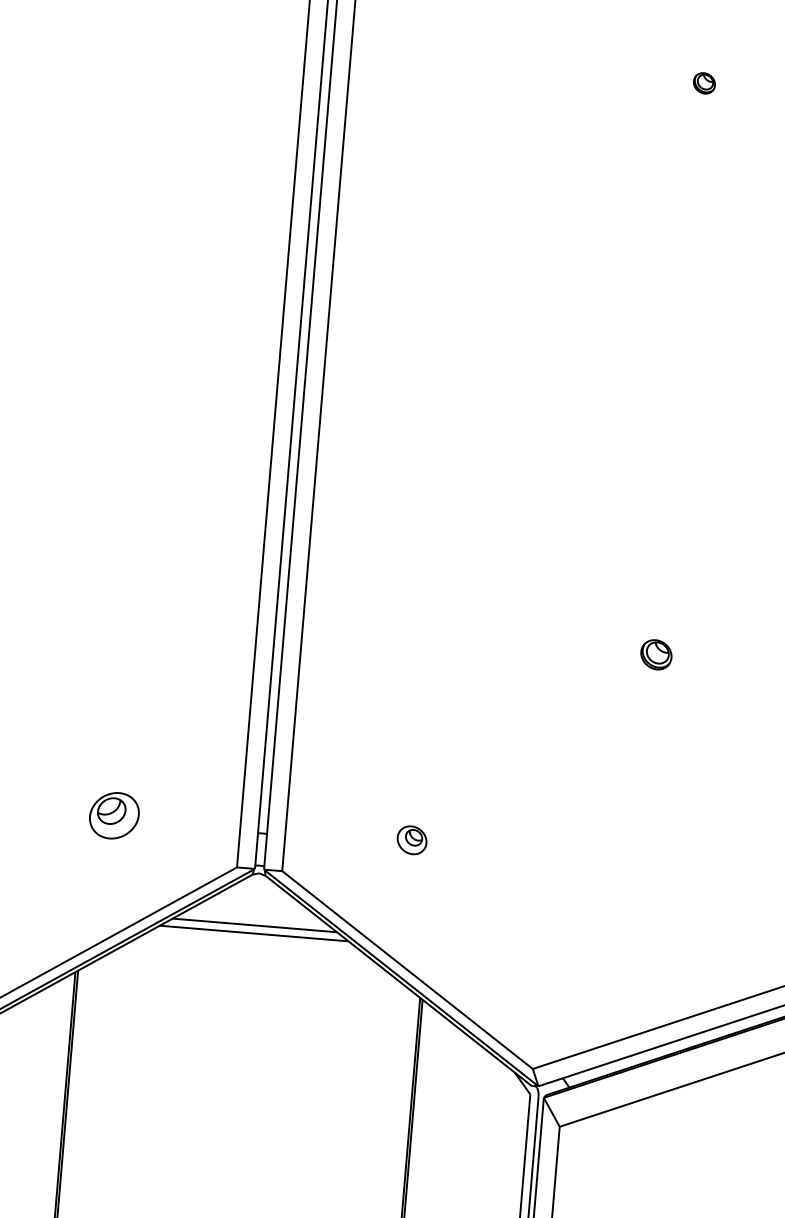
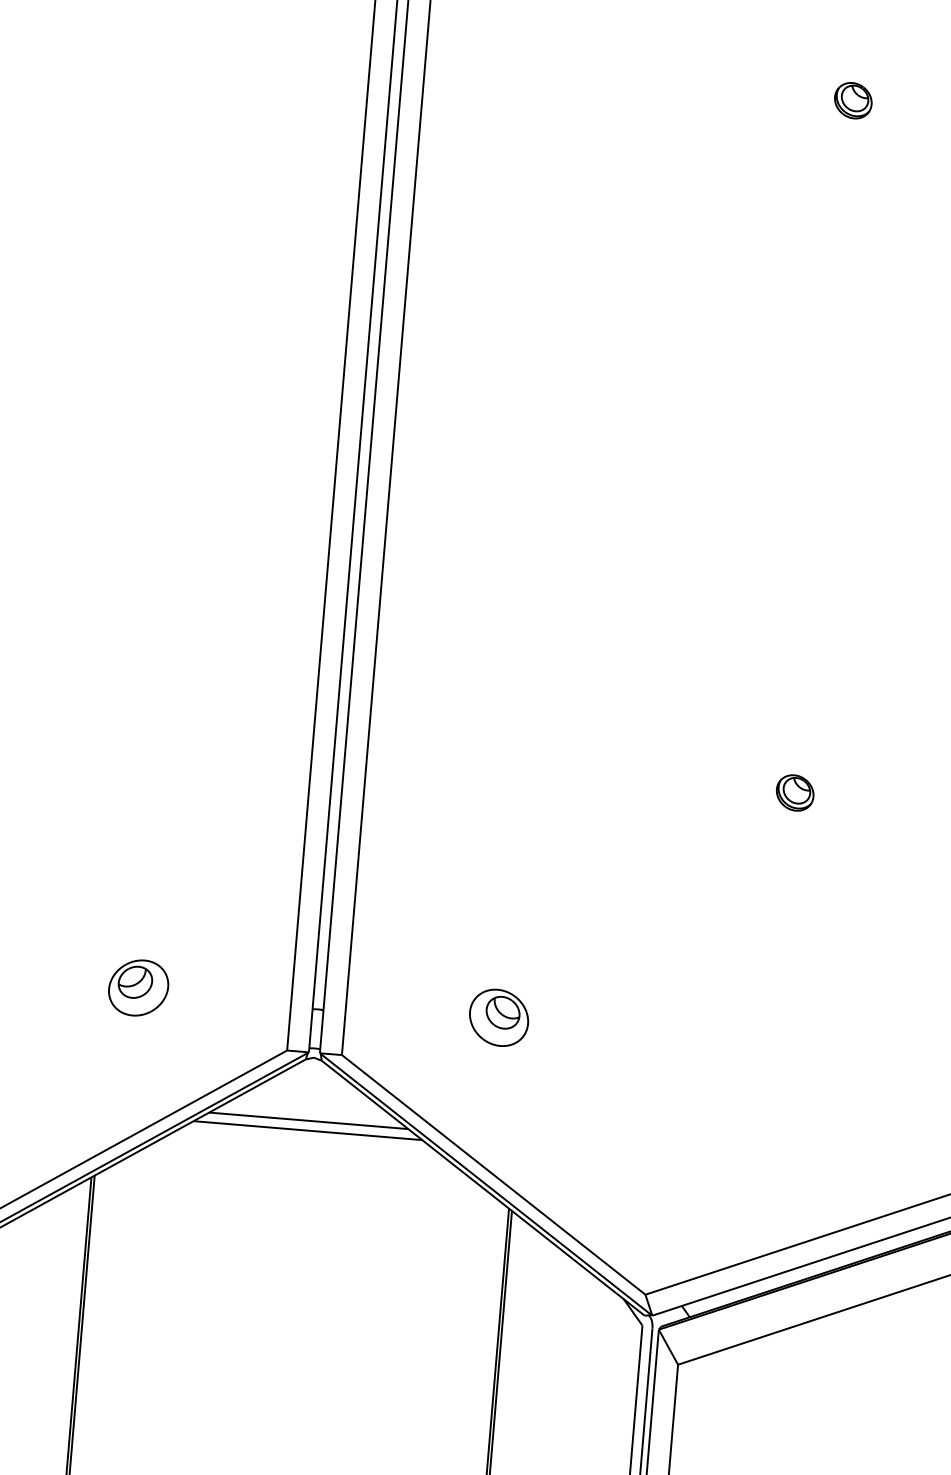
part: (704, 83) -> (853, 100), size x1.43
part: (412, 840) -> (499, 1017), size x1.67

